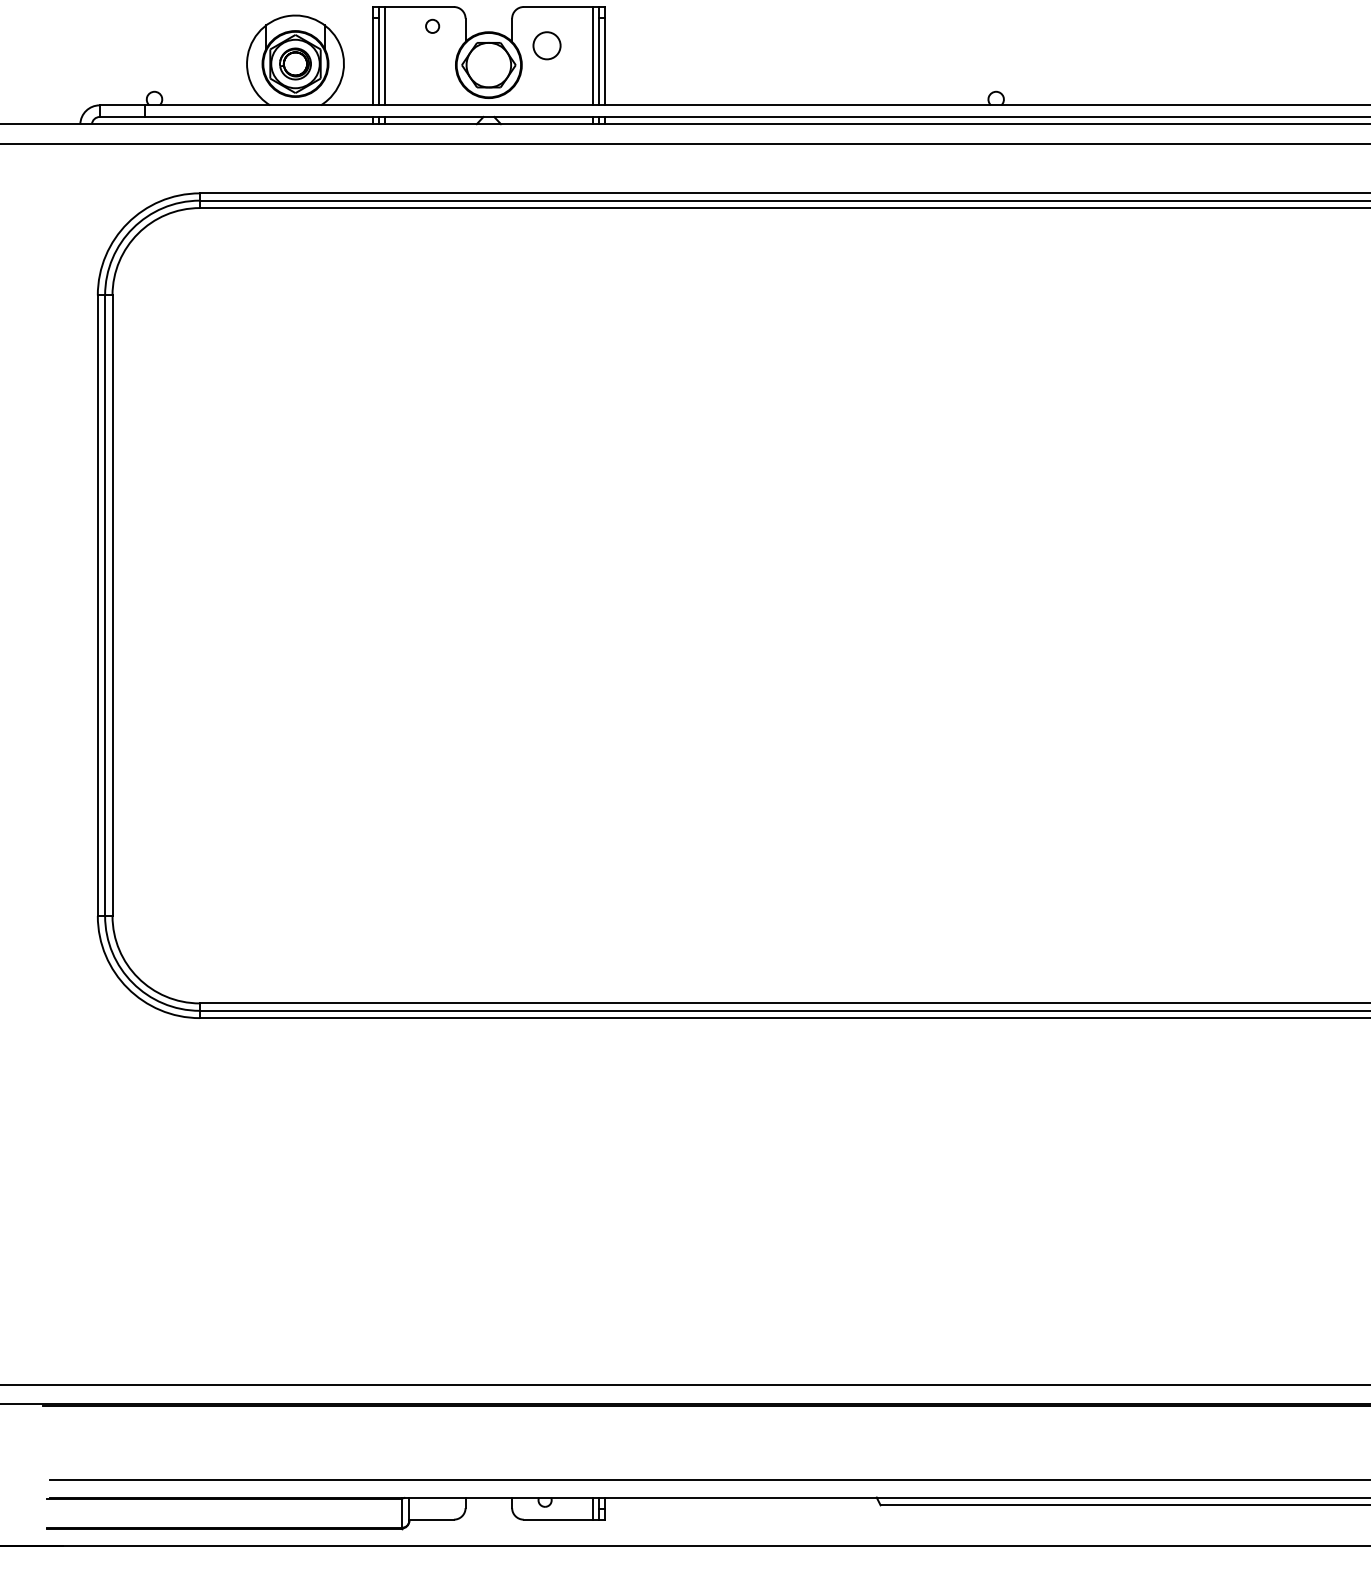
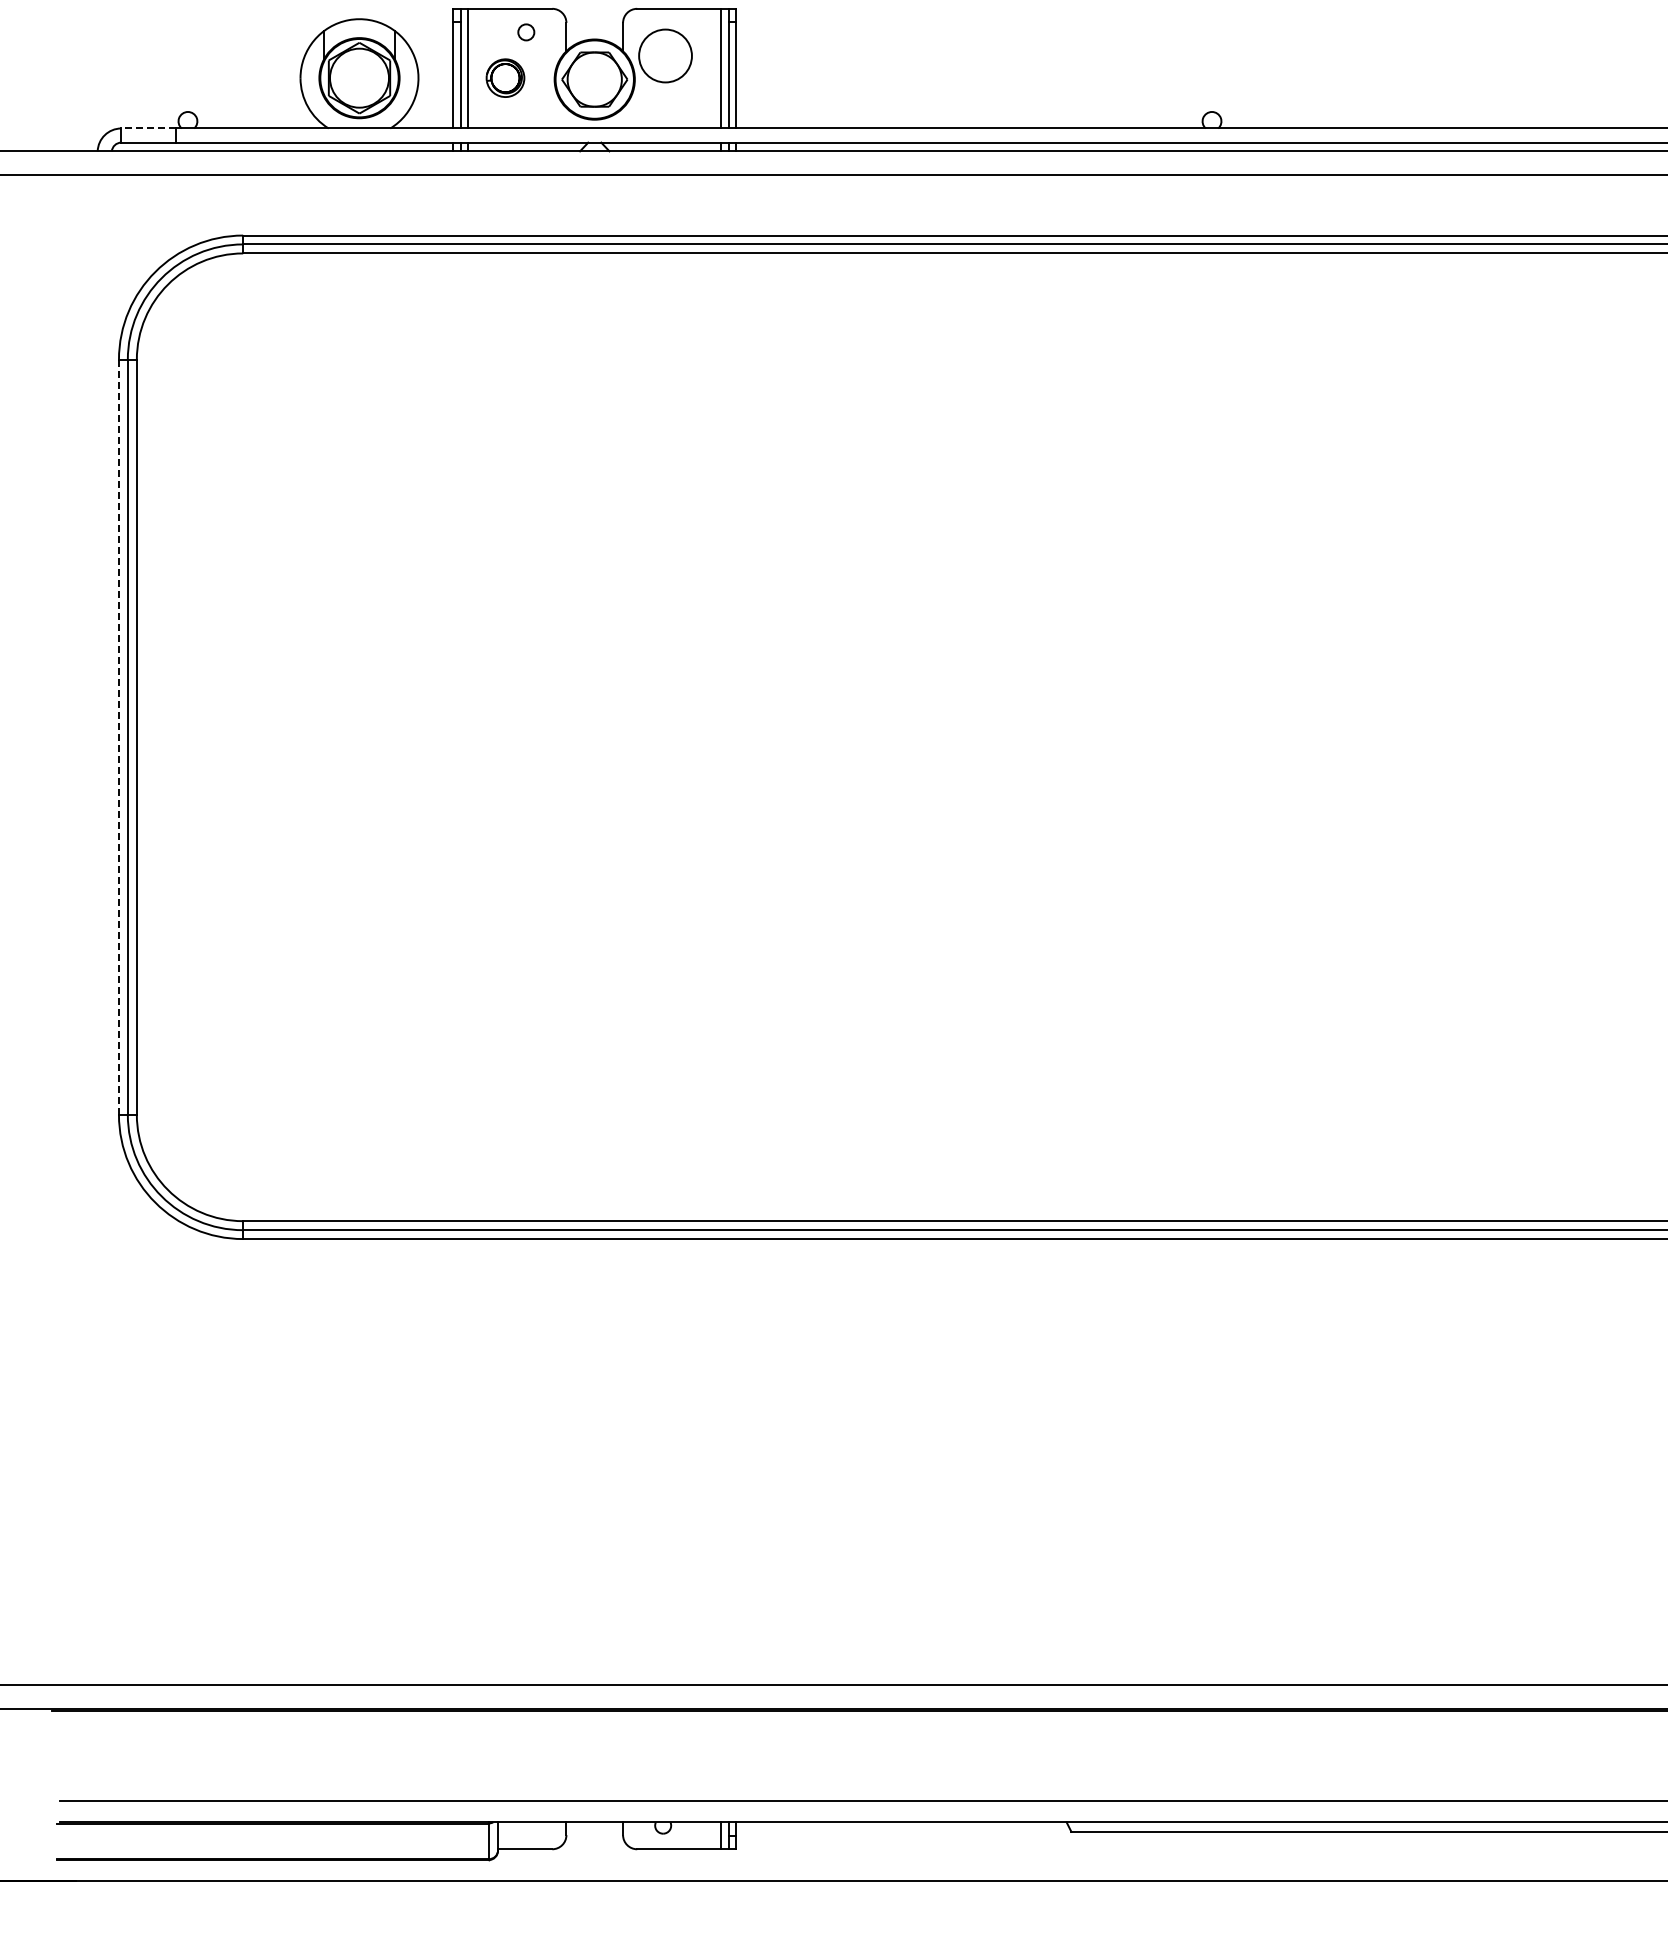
circle: (547, 45) -> (665, 55), size x1.6
part: (295, 63) -> (505, 77), moved
line: (122, 105) -> (148, 128), solid -> dashed
line: (98, 605) -> (119, 737), solid -> dashed

